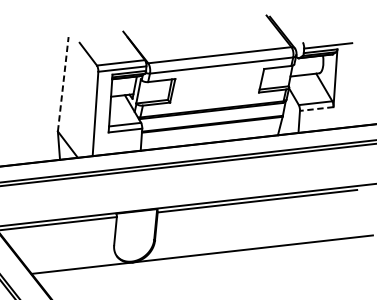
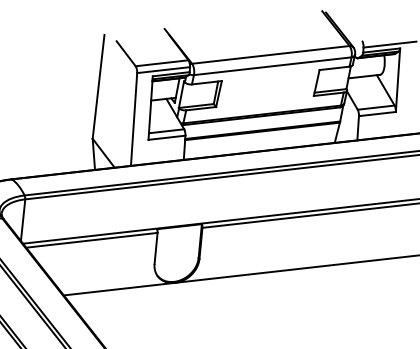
line: (63, 83) -> (98, 86), dashed -> solid
line: (316, 109) -> (377, 114), dashed -> solid

